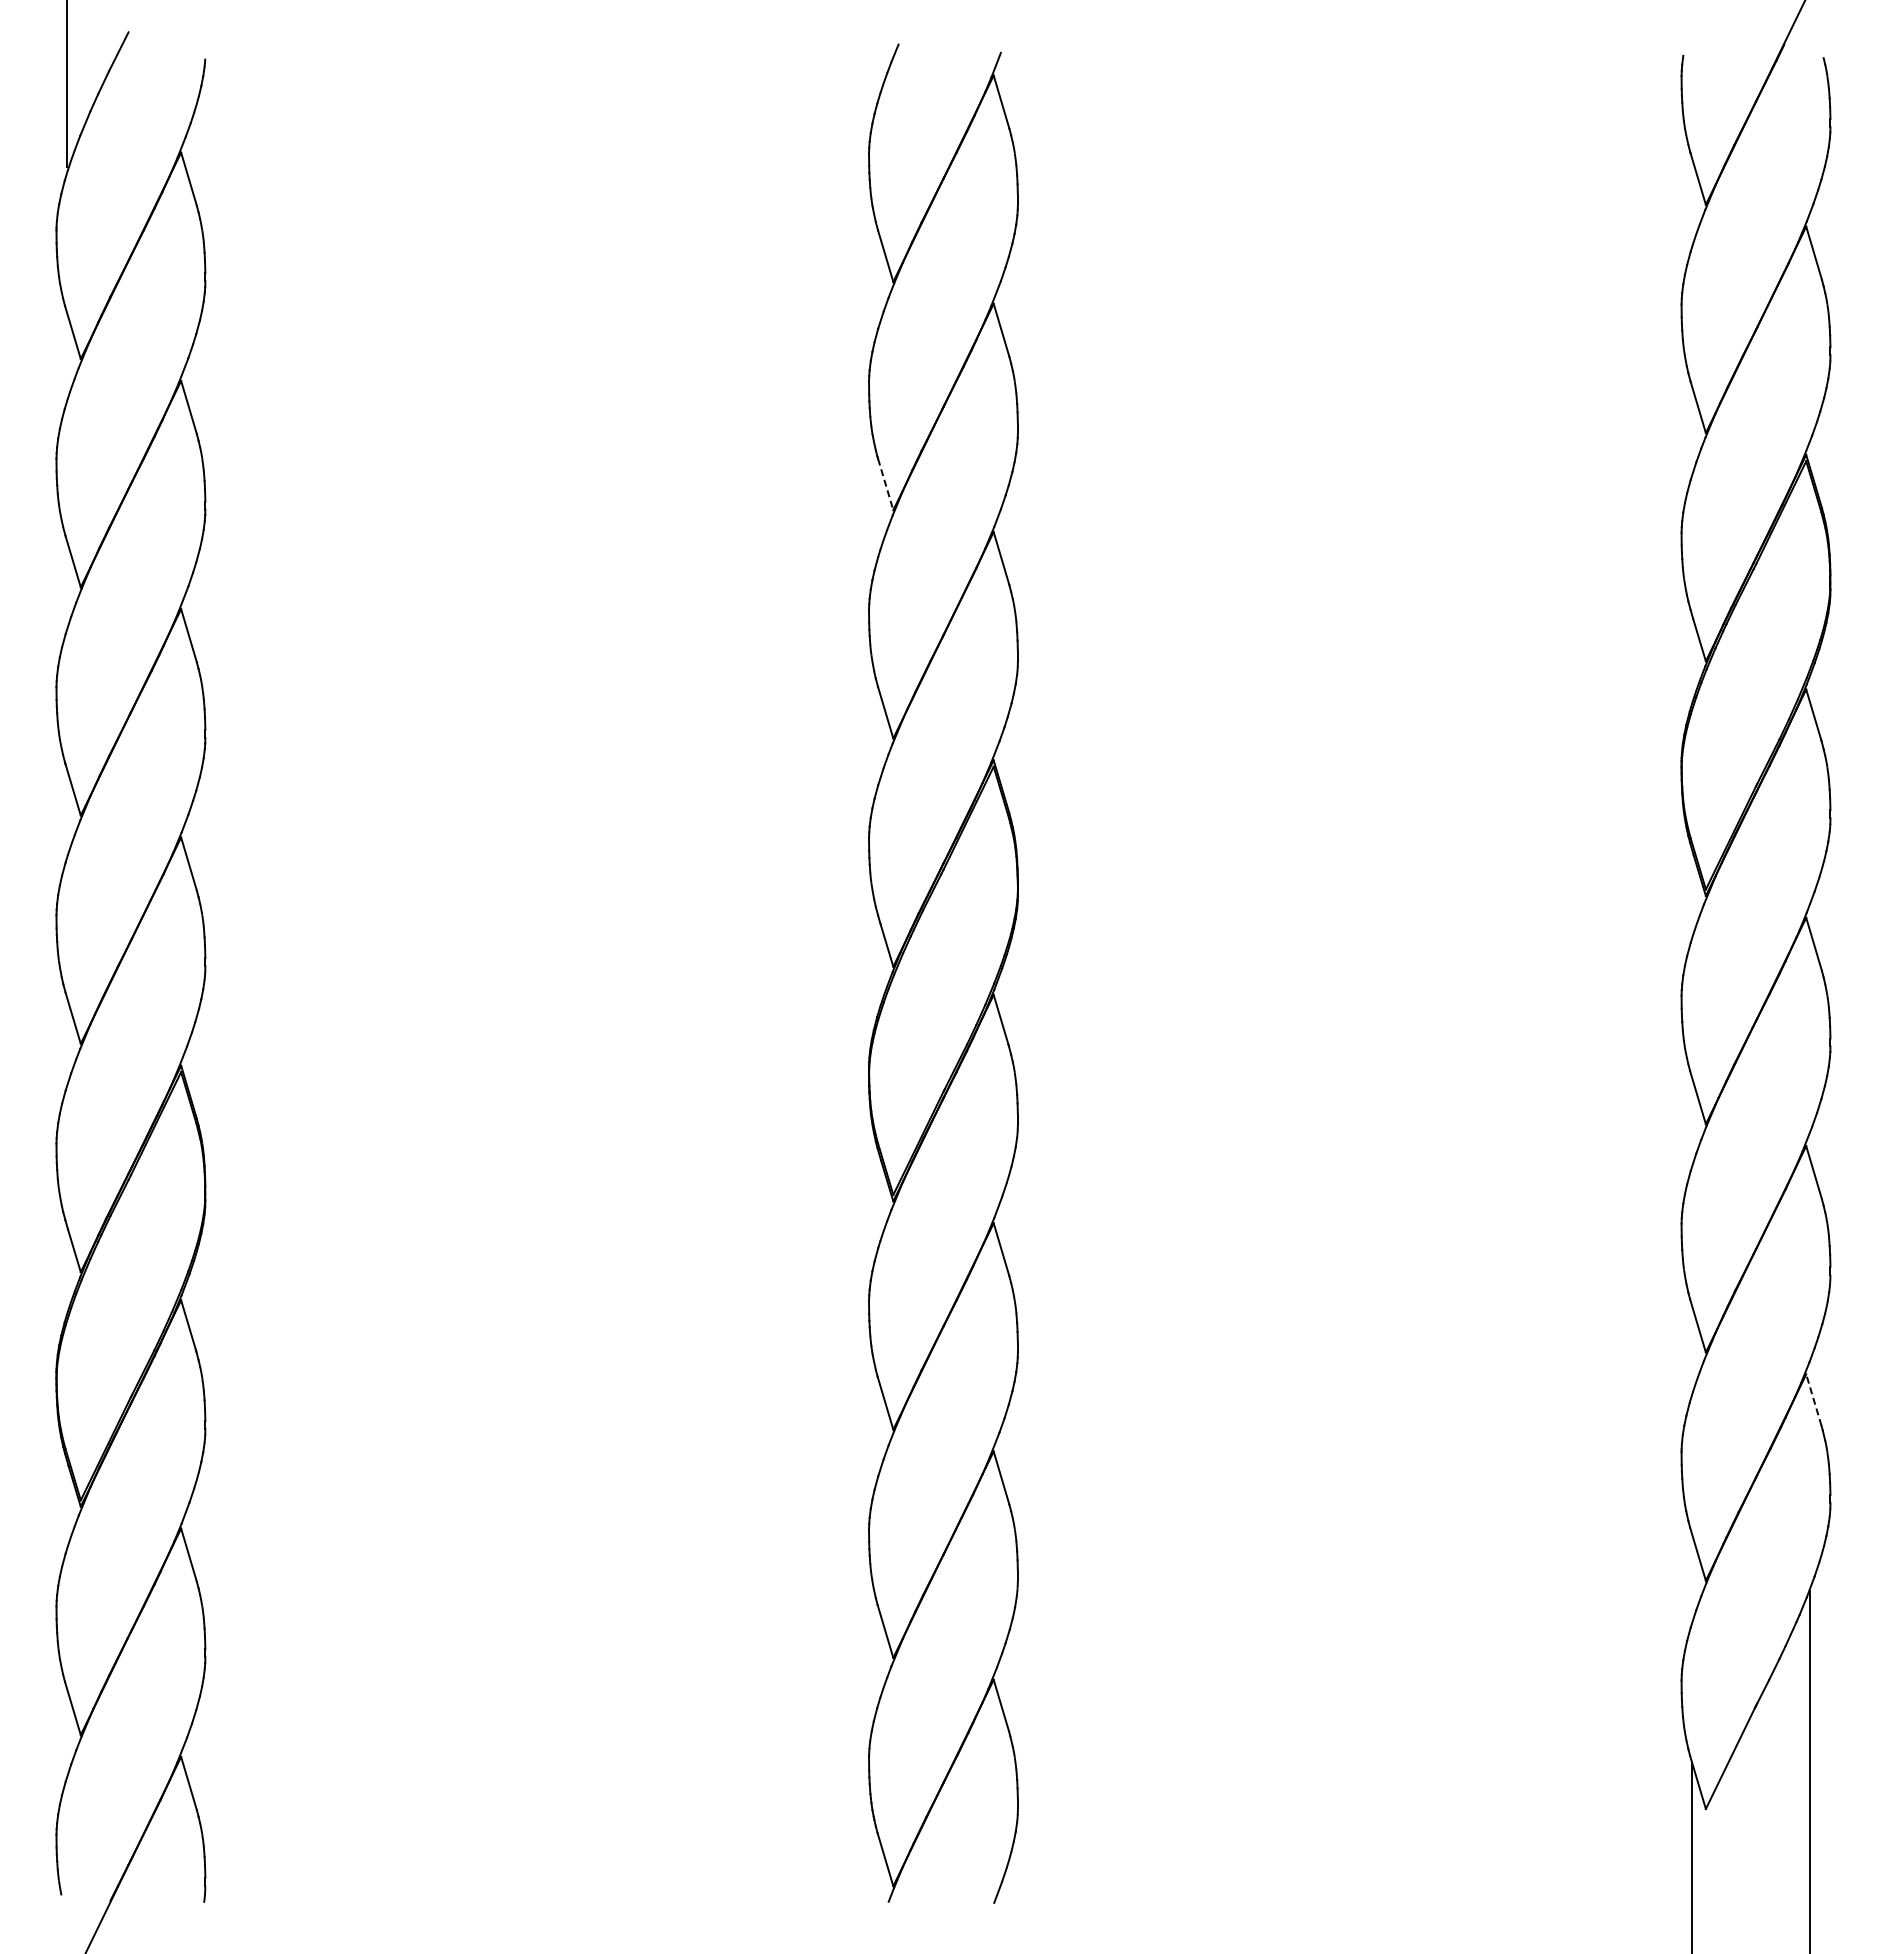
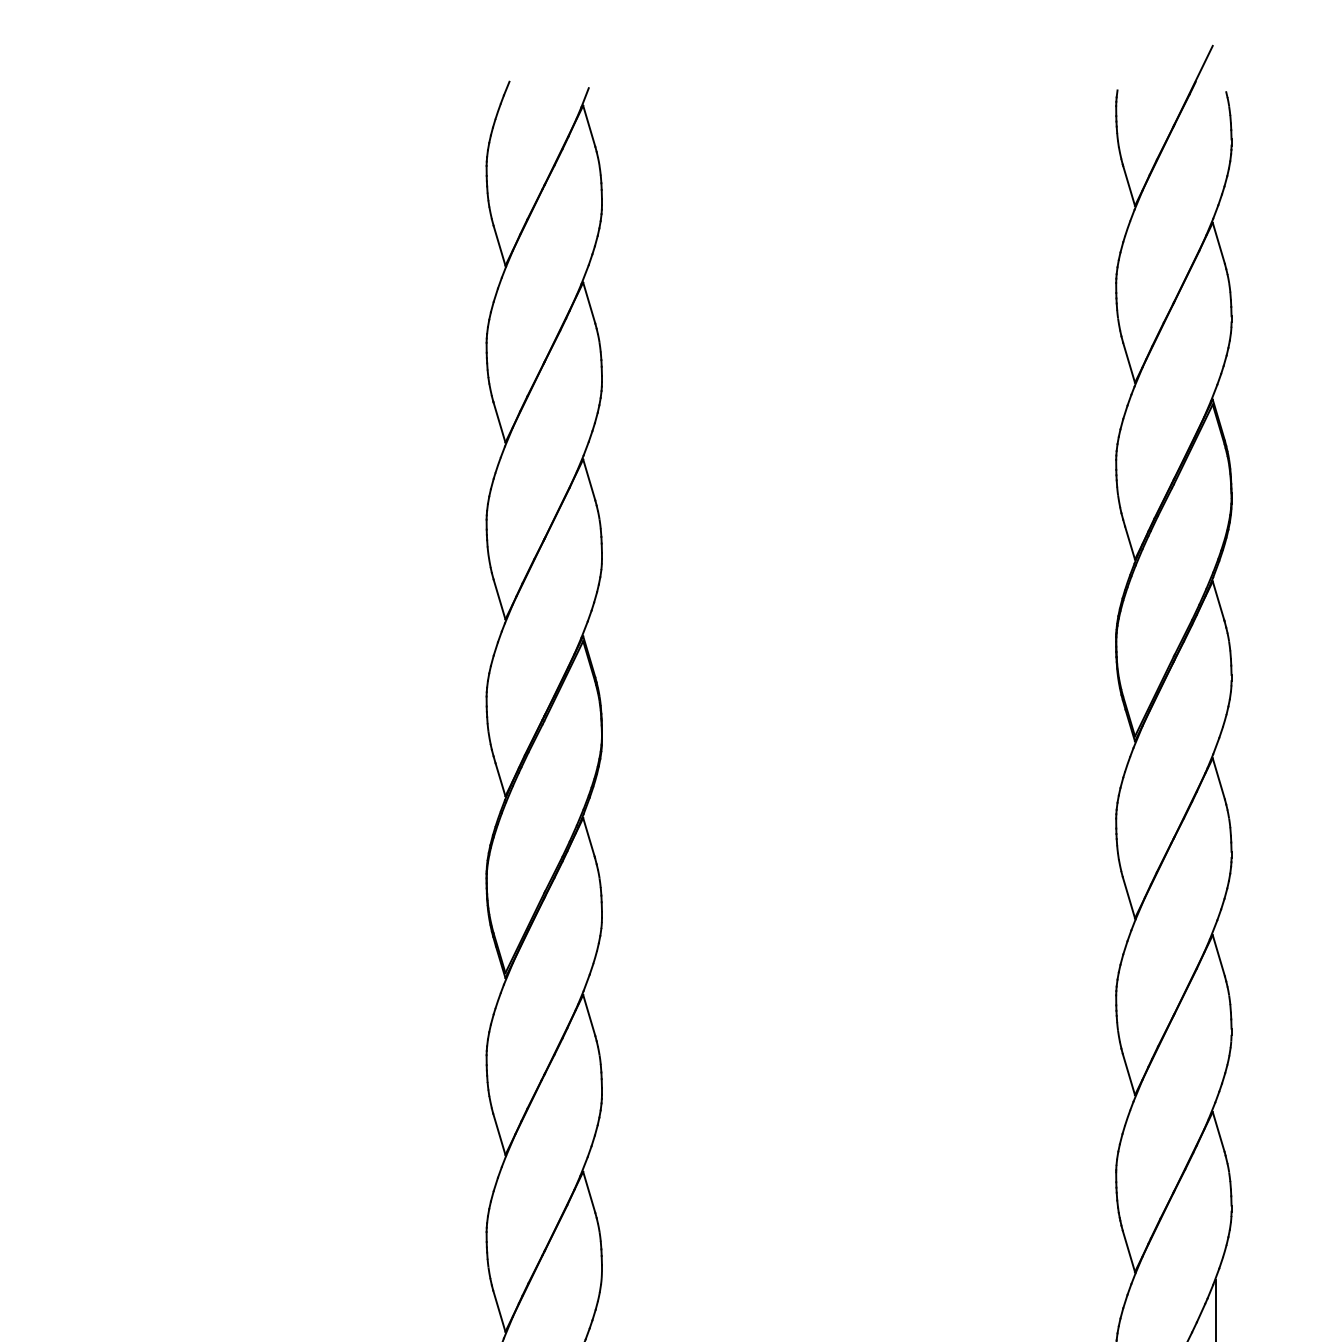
line: (885, 484) -> (499, 422), dashed -> solid
line: (1813, 1400) -> (1218, 1132), dashed -> solid

